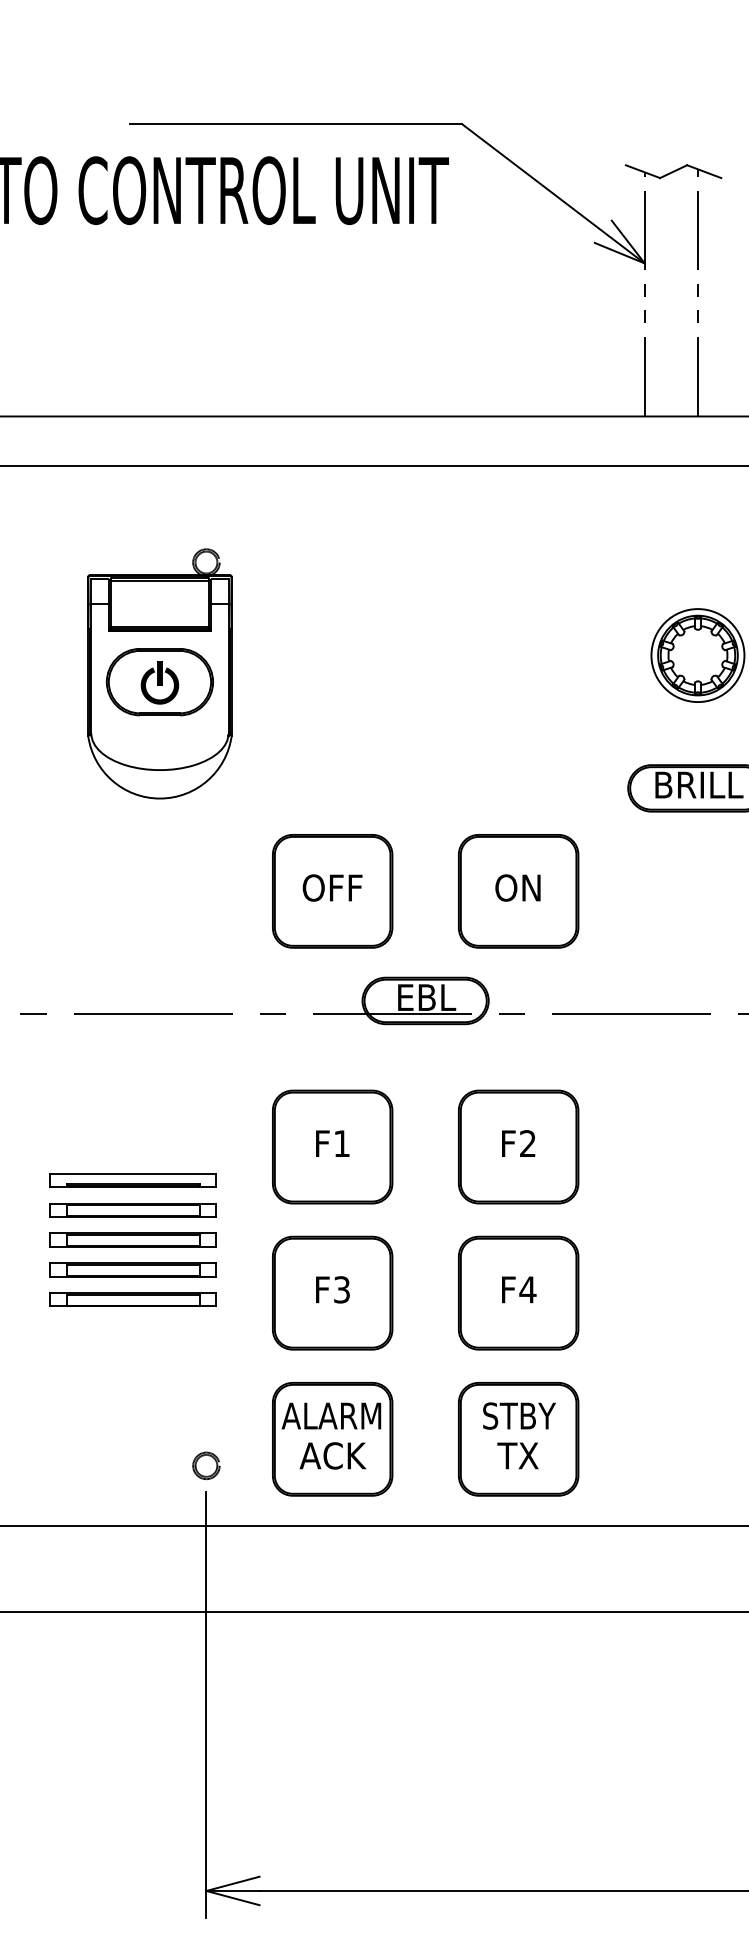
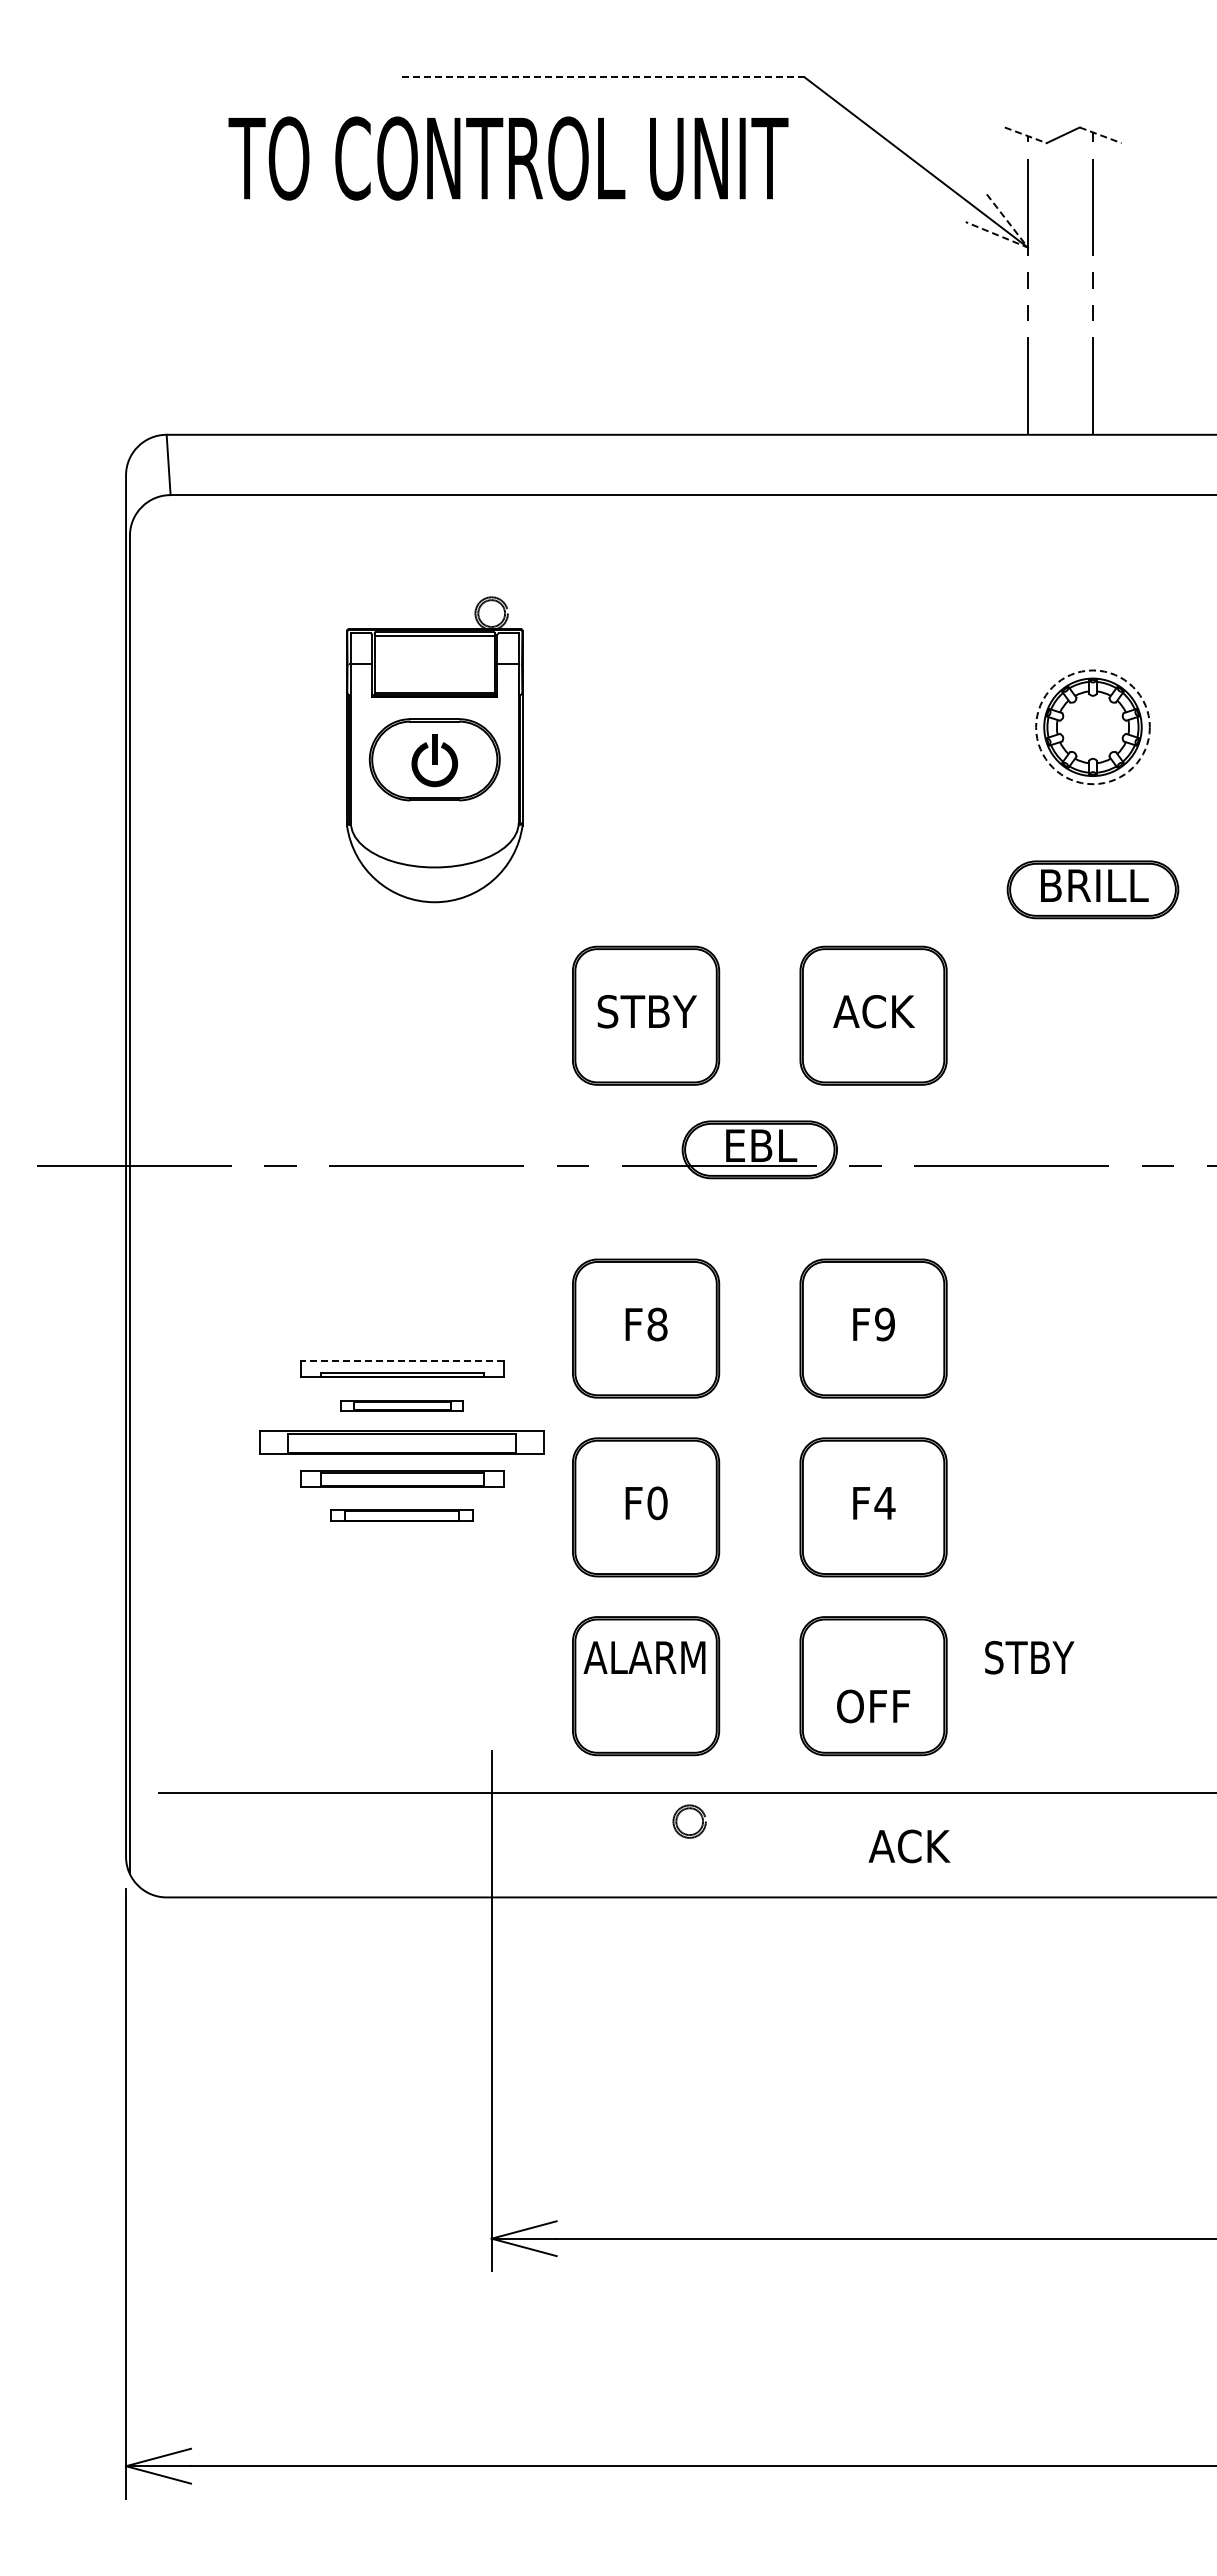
line: (295, 124) -> (600, 77), solid -> dashed
line: (643, 171) -> (1026, 135), solid -> dashed
line: (704, 171) -> (1101, 135), solid -> dashed
line: (644, 263) -> (1027, 247), solid -> dashed
circle: (697, 655) -> (1092, 727), solid -> dashed
text: (333, 887) -> (646, 1011), OFF -> STBY
text: (518, 887) -> (873, 1011), ON -> ACK
text: (341, 1143) -> (657, 1324), F1 -> F8
text: (527, 1143) -> (884, 1324), F2 -> F9
line: (133, 1173) -> (402, 1361), solid -> dashed
part: (133, 1209) -> (402, 1405), size x0.6
part: (133, 1240) -> (402, 1442), size x1.4
text: (341, 1290) -> (657, 1503), F3 -> F0
part: (133, 1299) -> (402, 1515), size x0.7
text: (519, 1415) -> (1029, 1657), moved
text: (333, 1455) -> (909, 1846), moved
text: (518, 1455) -> (873, 1706), TX -> OFF
part: (206, 1465) -> (689, 1821), moved

